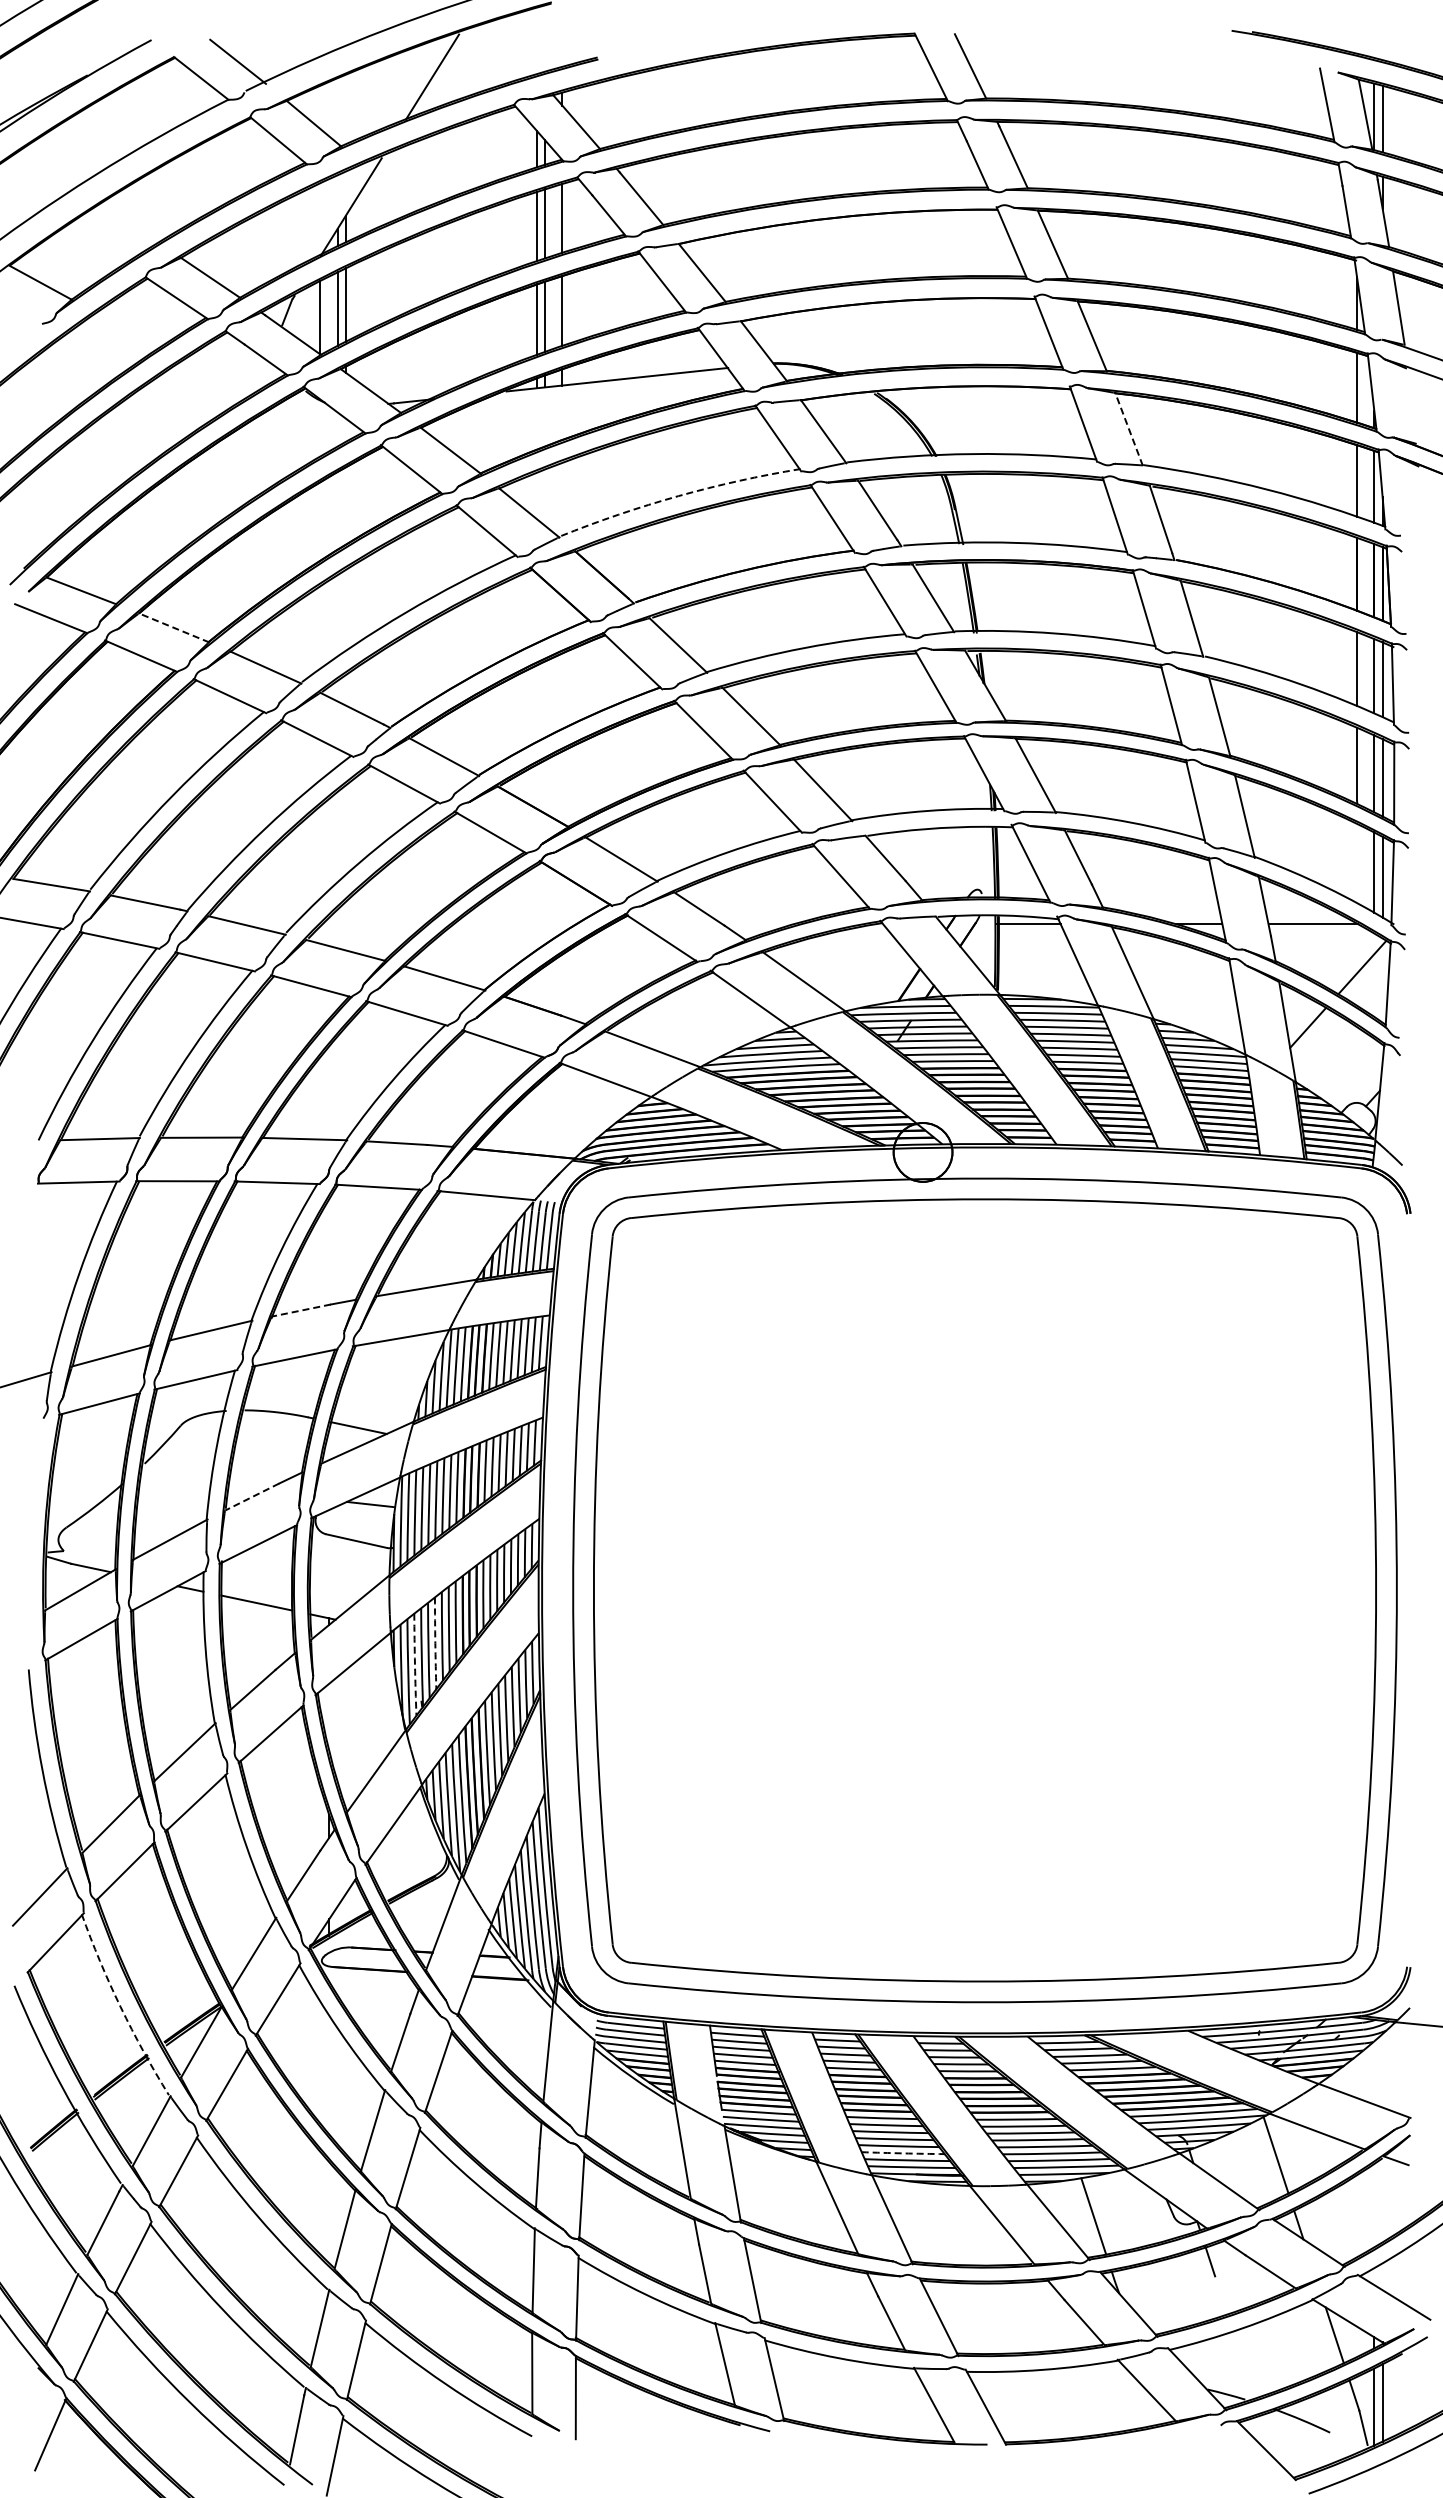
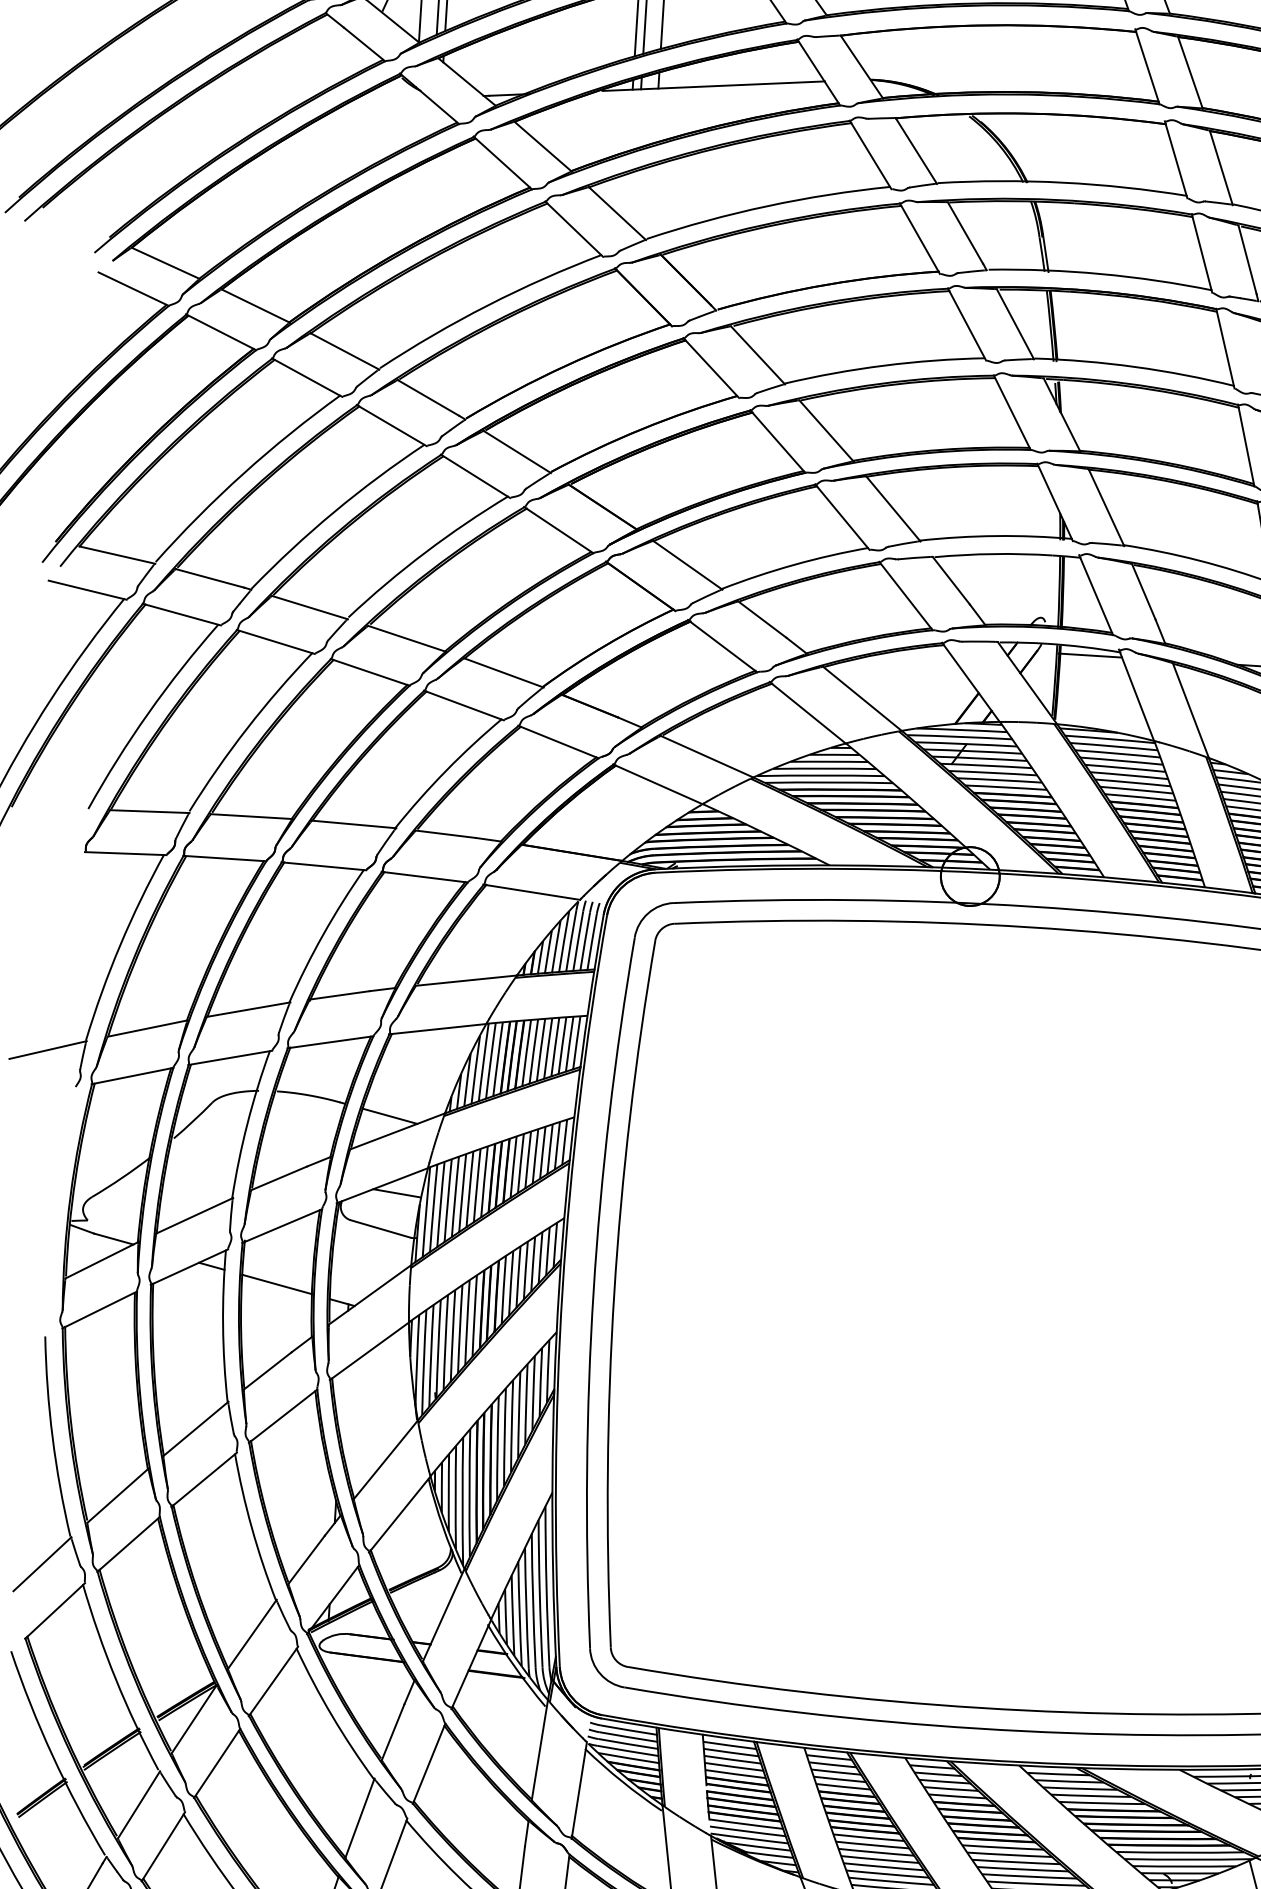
line: (1129, 429) -> (1221, 168), dashed -> solid
arc: (678, 496) -> (767, 206), dashed -> solid
line: (173, 627) -> (255, 305), dashed -> solid
line: (300, 1310) -> (339, 995), dashed -> solid
line: (251, 1497) -> (278, 1178), dashed -> solid
arc: (435, 1643) -> (452, 1336), dashed -> solid
arc: (415, 1664) -> (431, 1355), dashed -> solid
arc: (120, 2006) -> (115, 1678), dashed -> solid
arc: (903, 2153) -> (887, 1874), dashed -> solid

